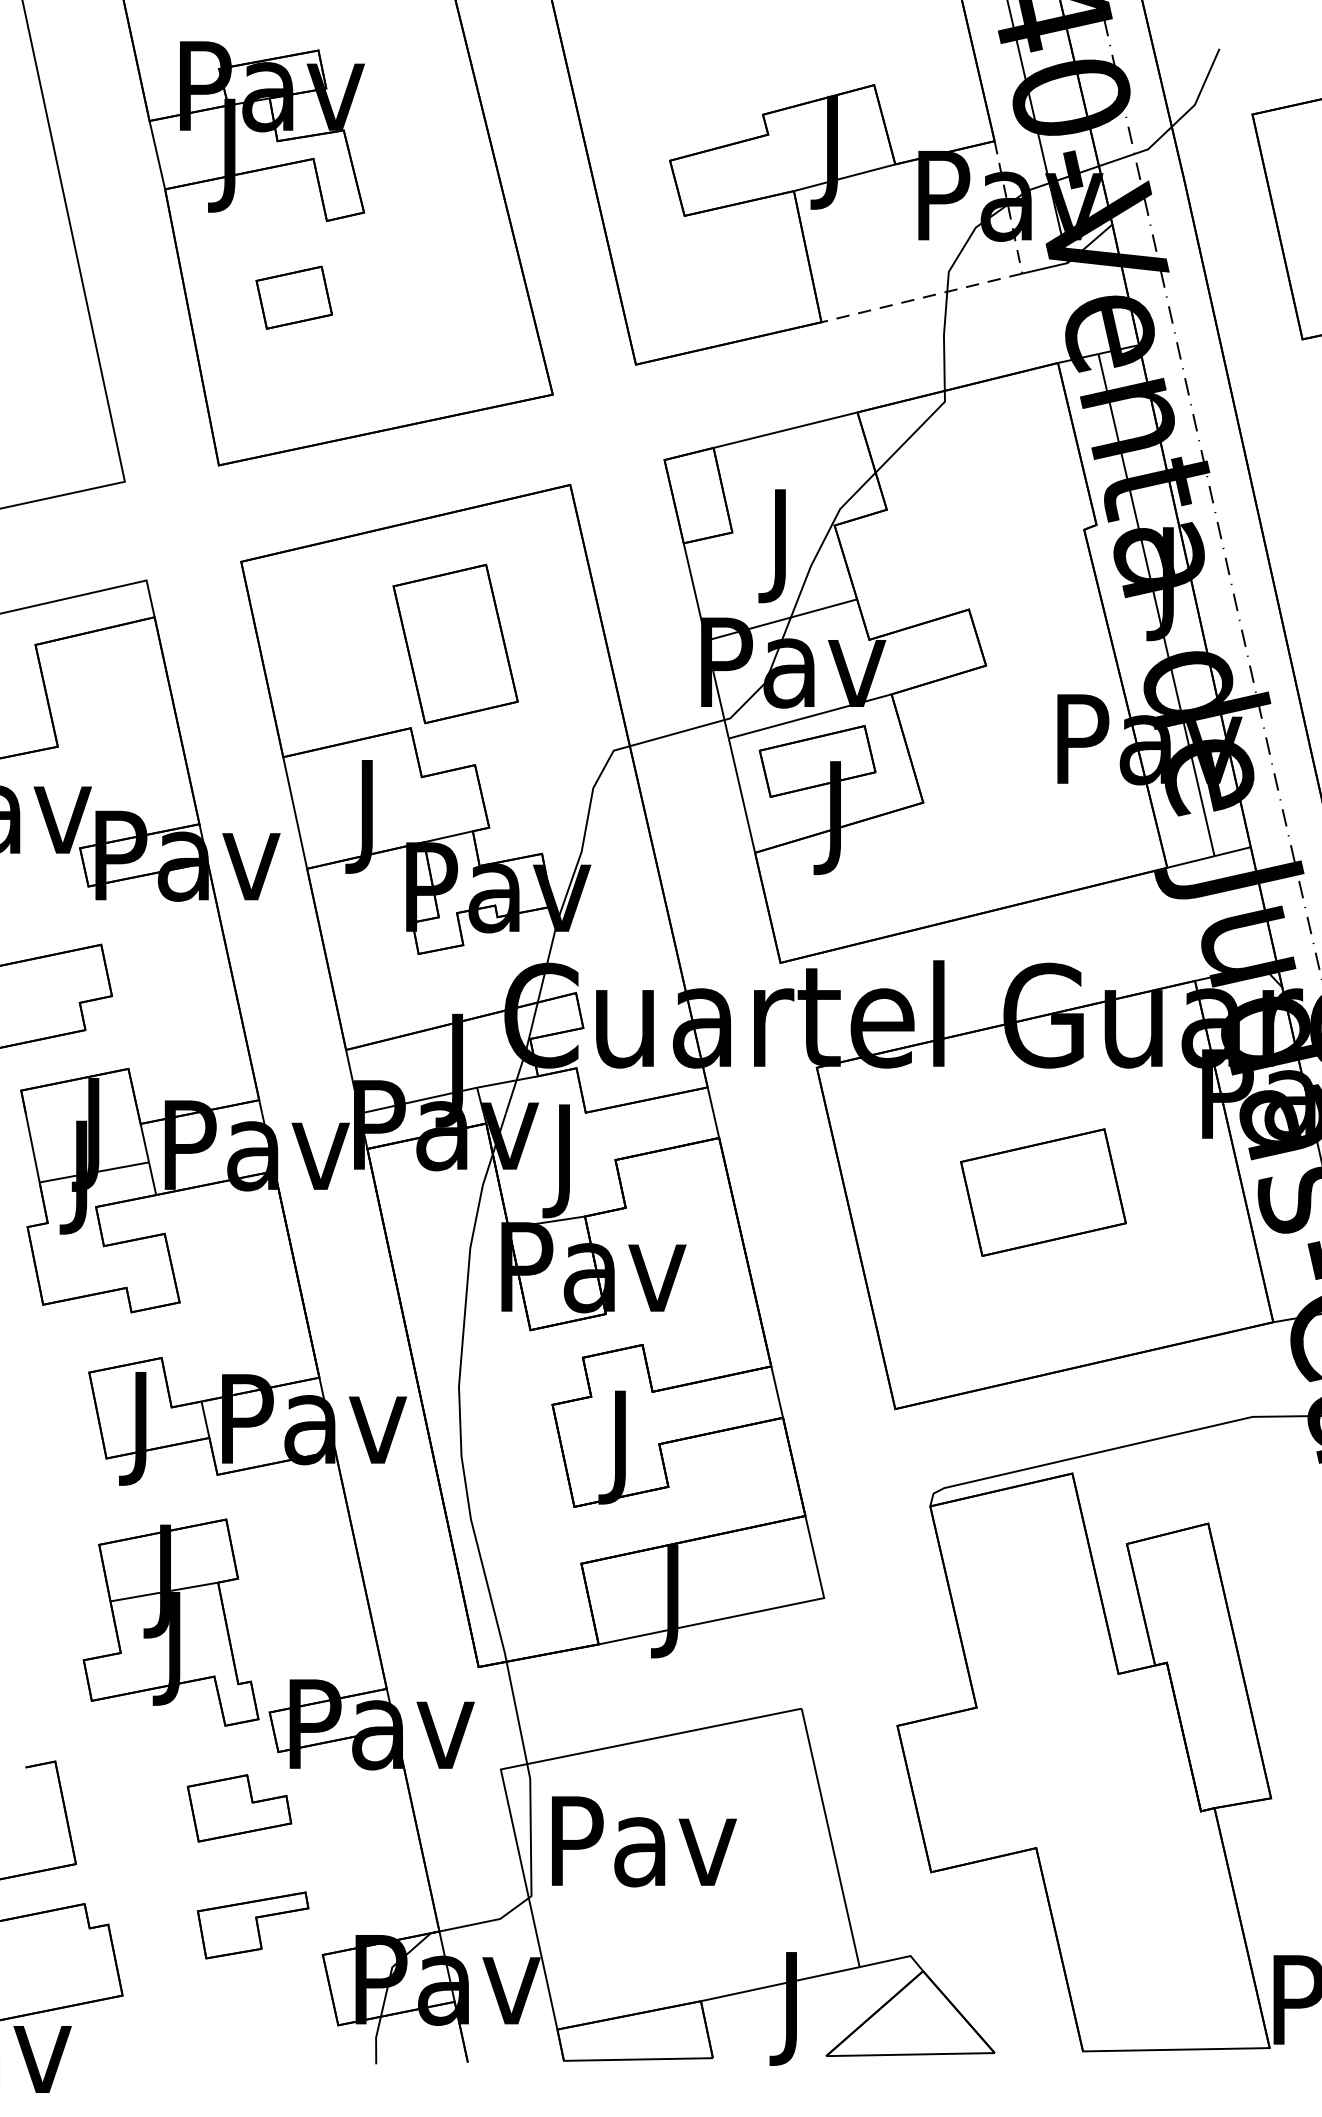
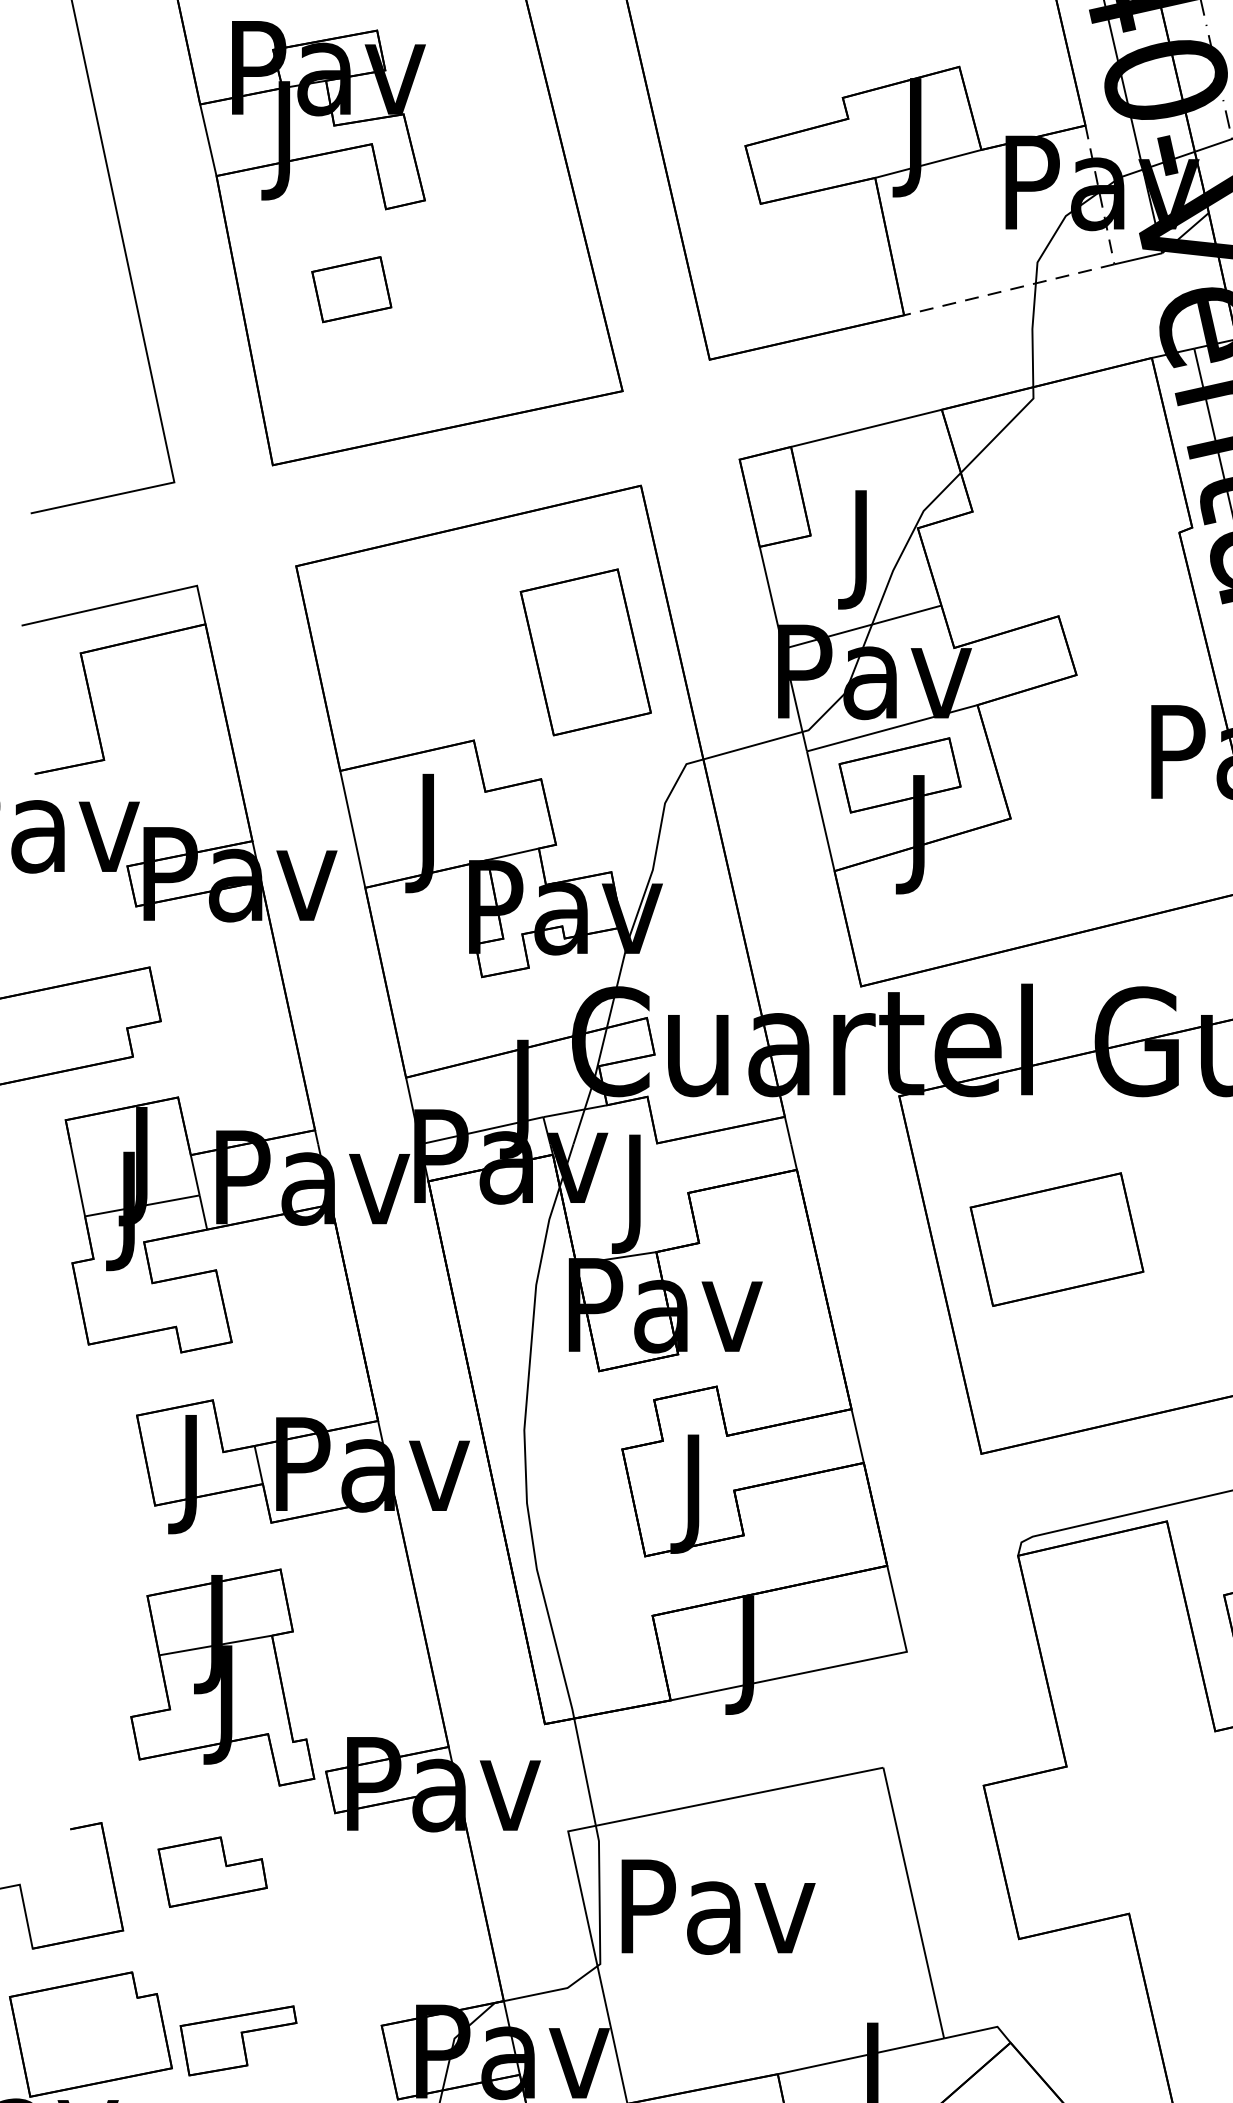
part: (455, 643) -> (585, 651), moved
part: (1043, 1192) -> (1057, 1239), moved
part: (239, 1808) -> (212, 1872), moved
part: (253, 1925) -> (238, 2040), moved

